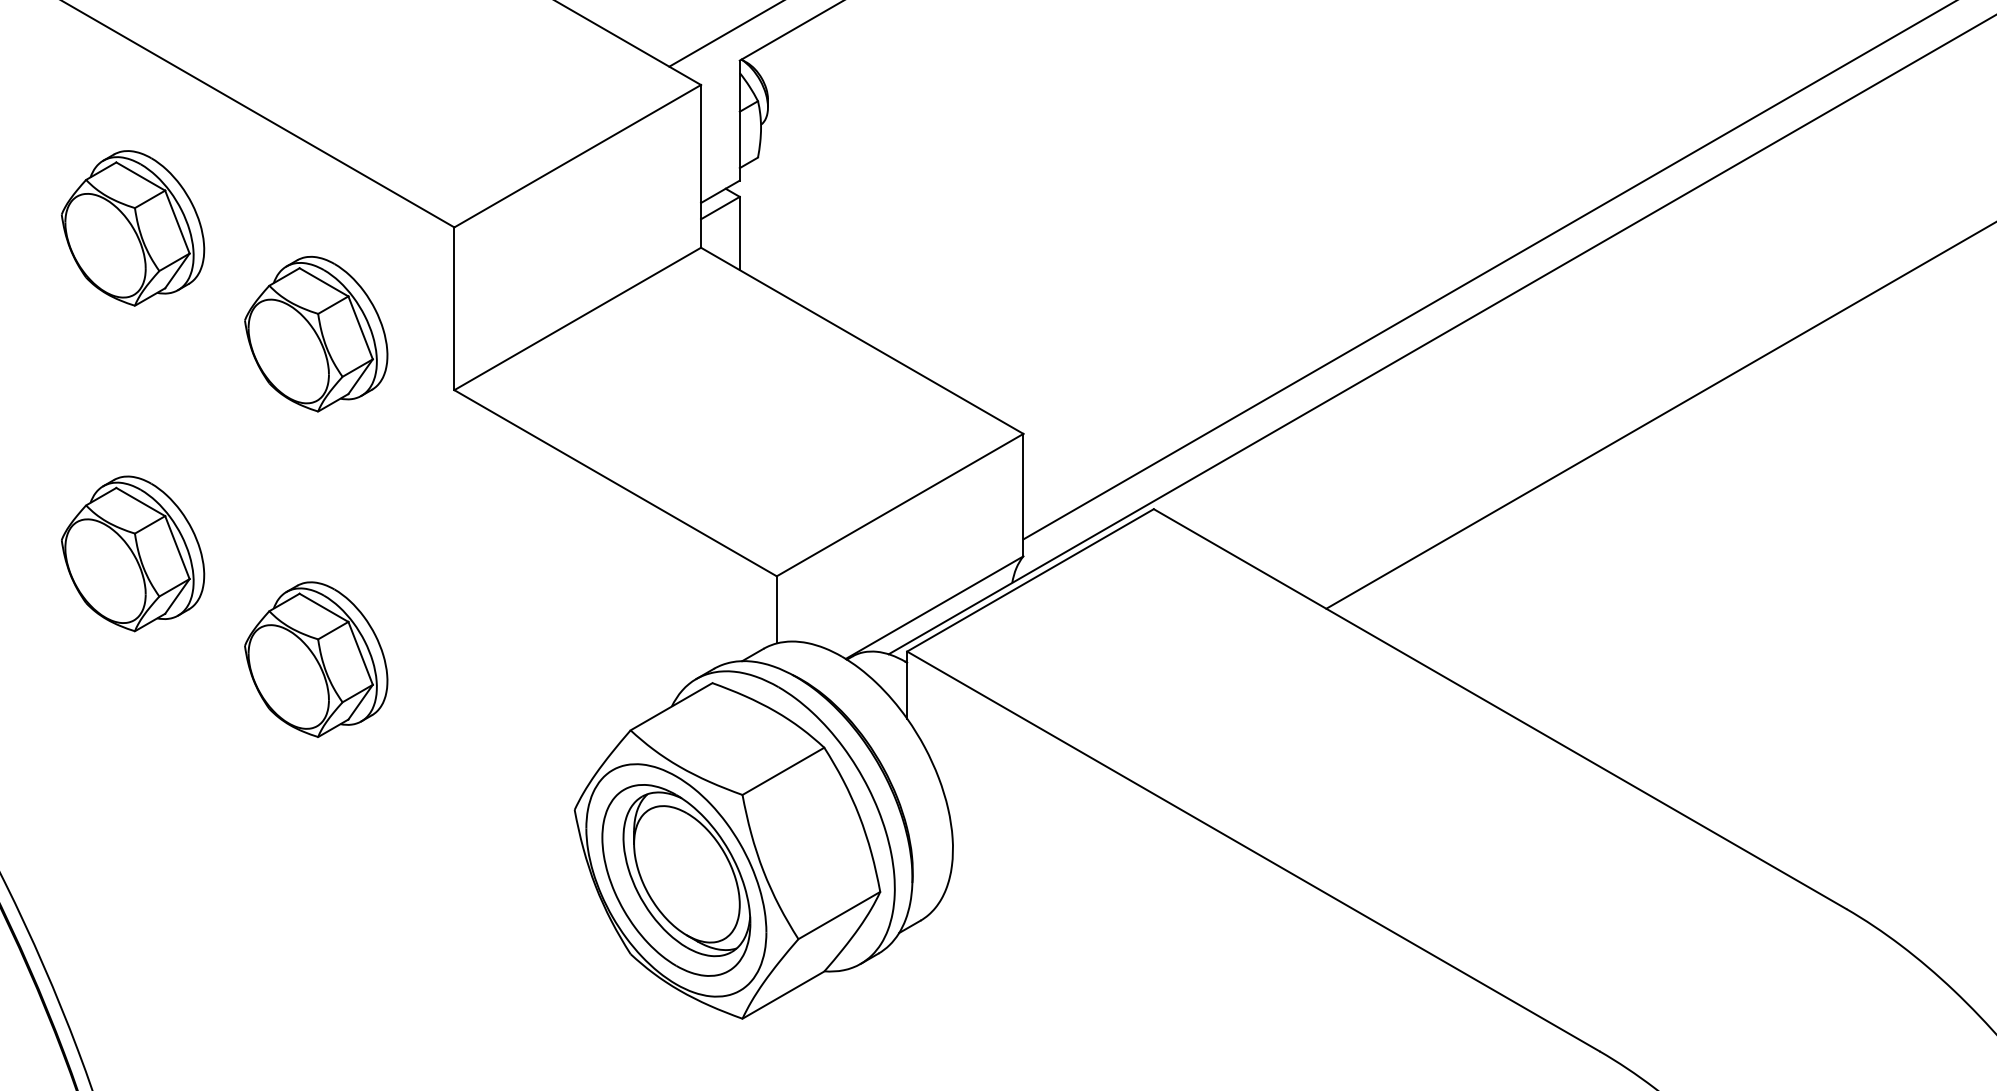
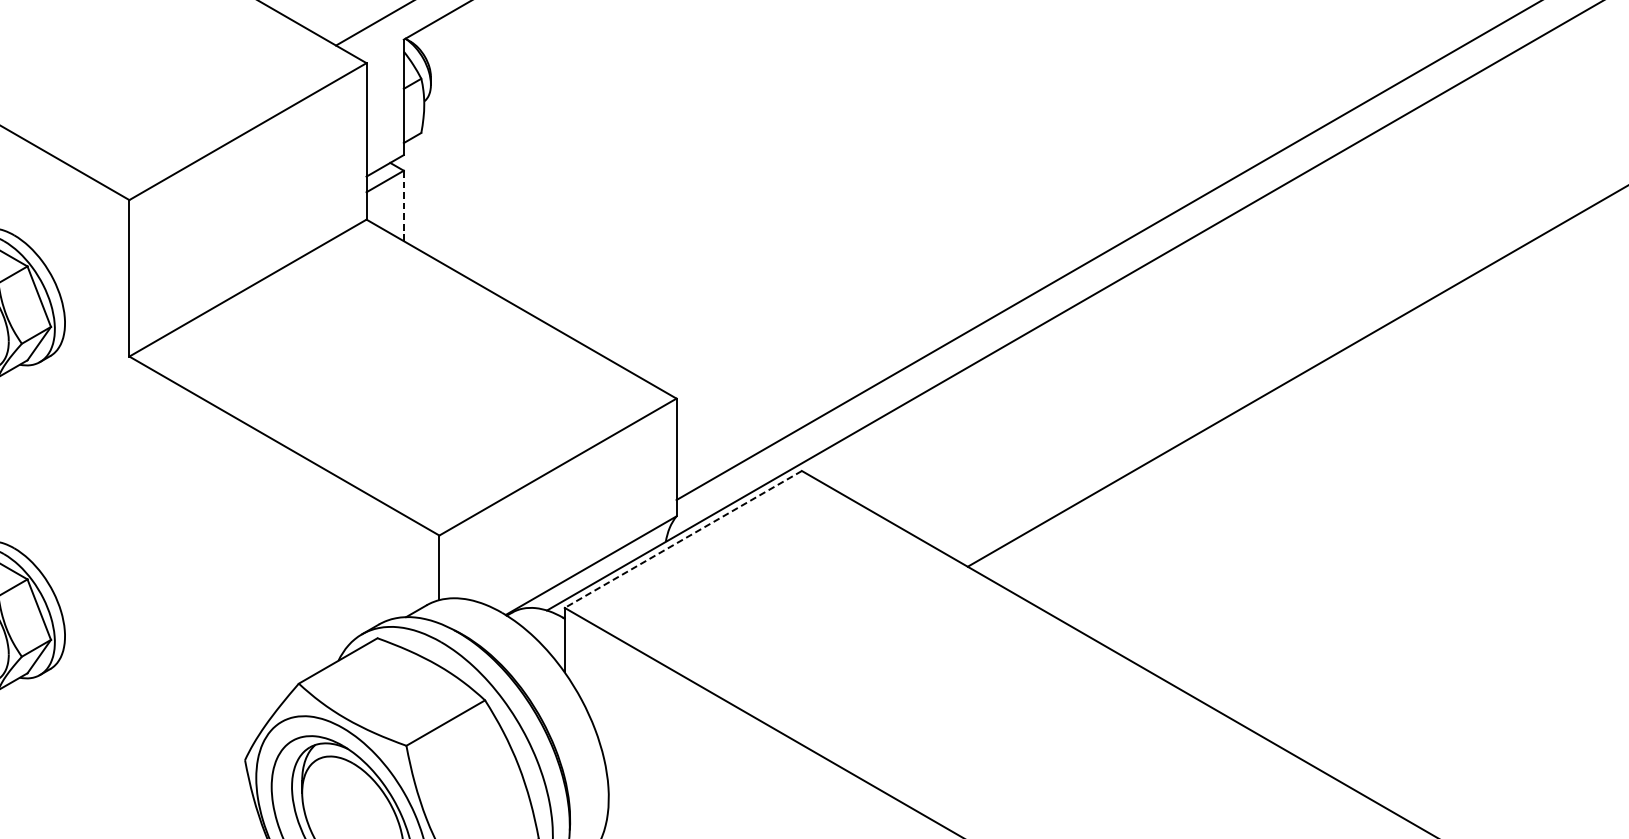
line: (739, 233) -> (403, 205), solid -> dashed
line: (1030, 580) -> (683, 539), solid -> dashed

